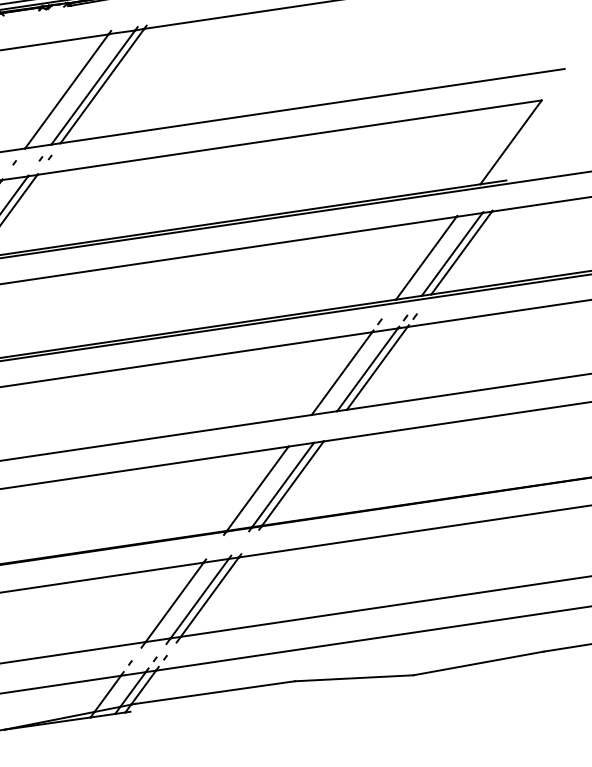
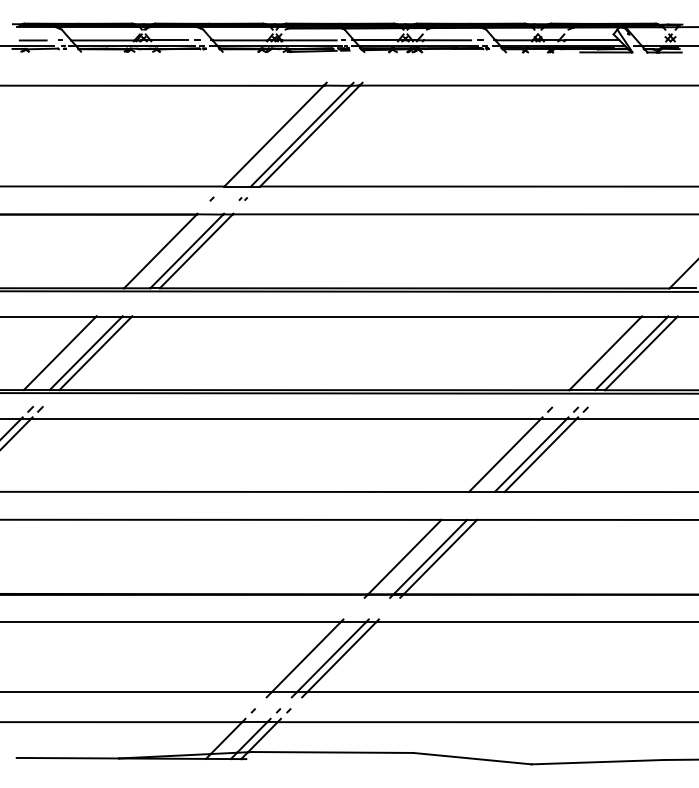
part: (45, 157) -> (243, 198), size x0.6

